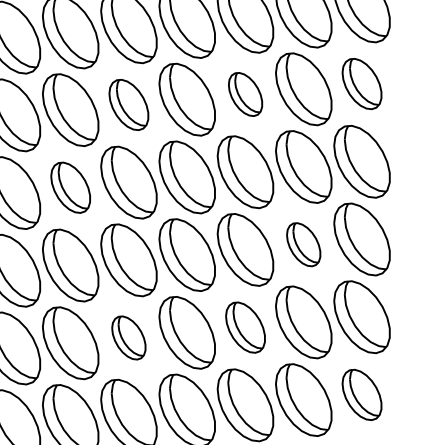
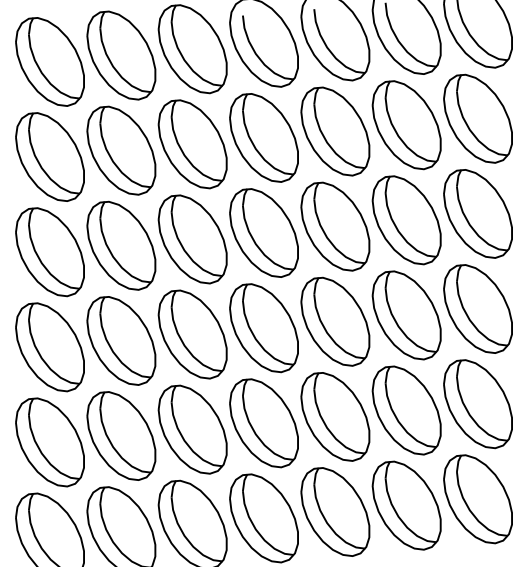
part: (361, 83) -> (477, 118), size x1.43
part: (245, 94) -> (335, 131), size x1.67
part: (128, 105) -> (192, 144), size x1.43
part: (70, 187) -> (121, 245), size x1.43
part: (303, 244) -> (406, 315), size x1.67
part: (245, 327) -> (335, 416), size x1.43
part: (128, 337) -> (192, 429), size x1.67
part: (361, 395) -> (477, 499), size x1.43

